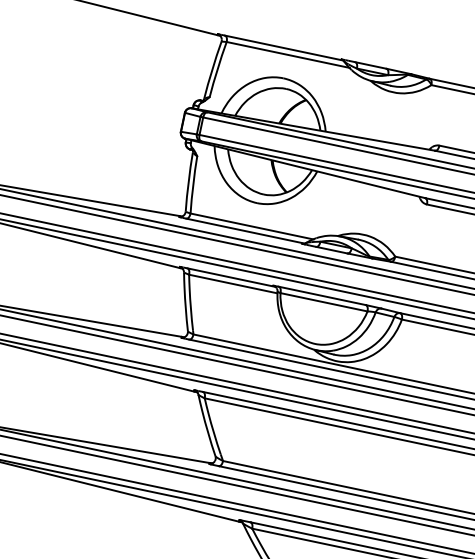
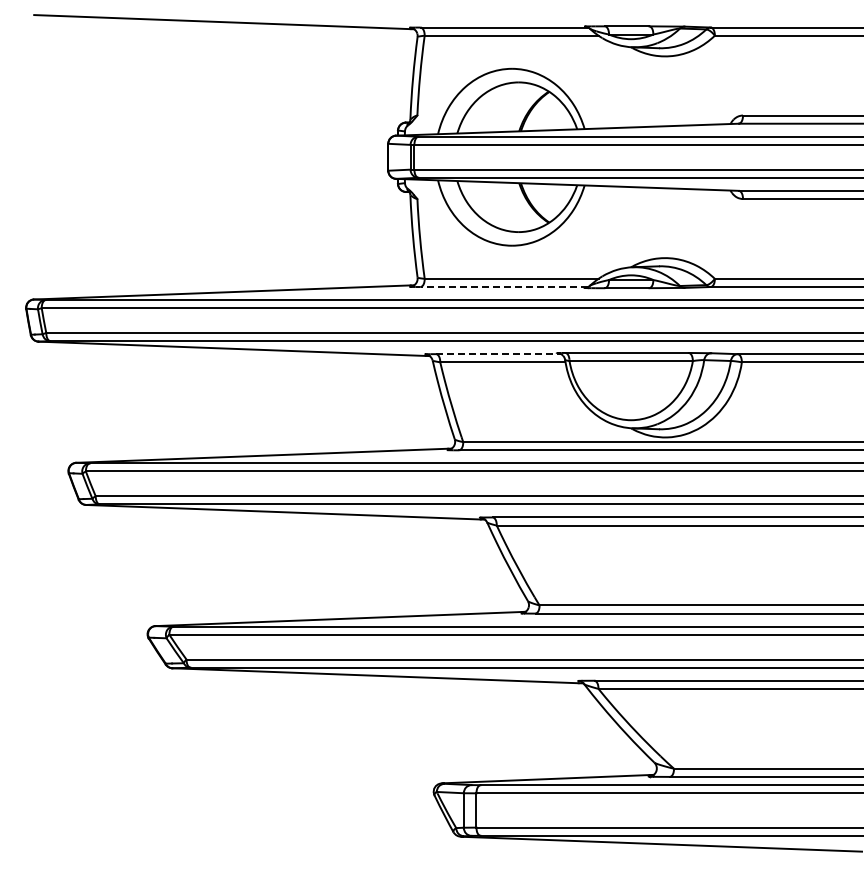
line: (245, 231) -> (504, 287), solid -> dashed
line: (232, 278) -> (499, 354), solid -> dashed

